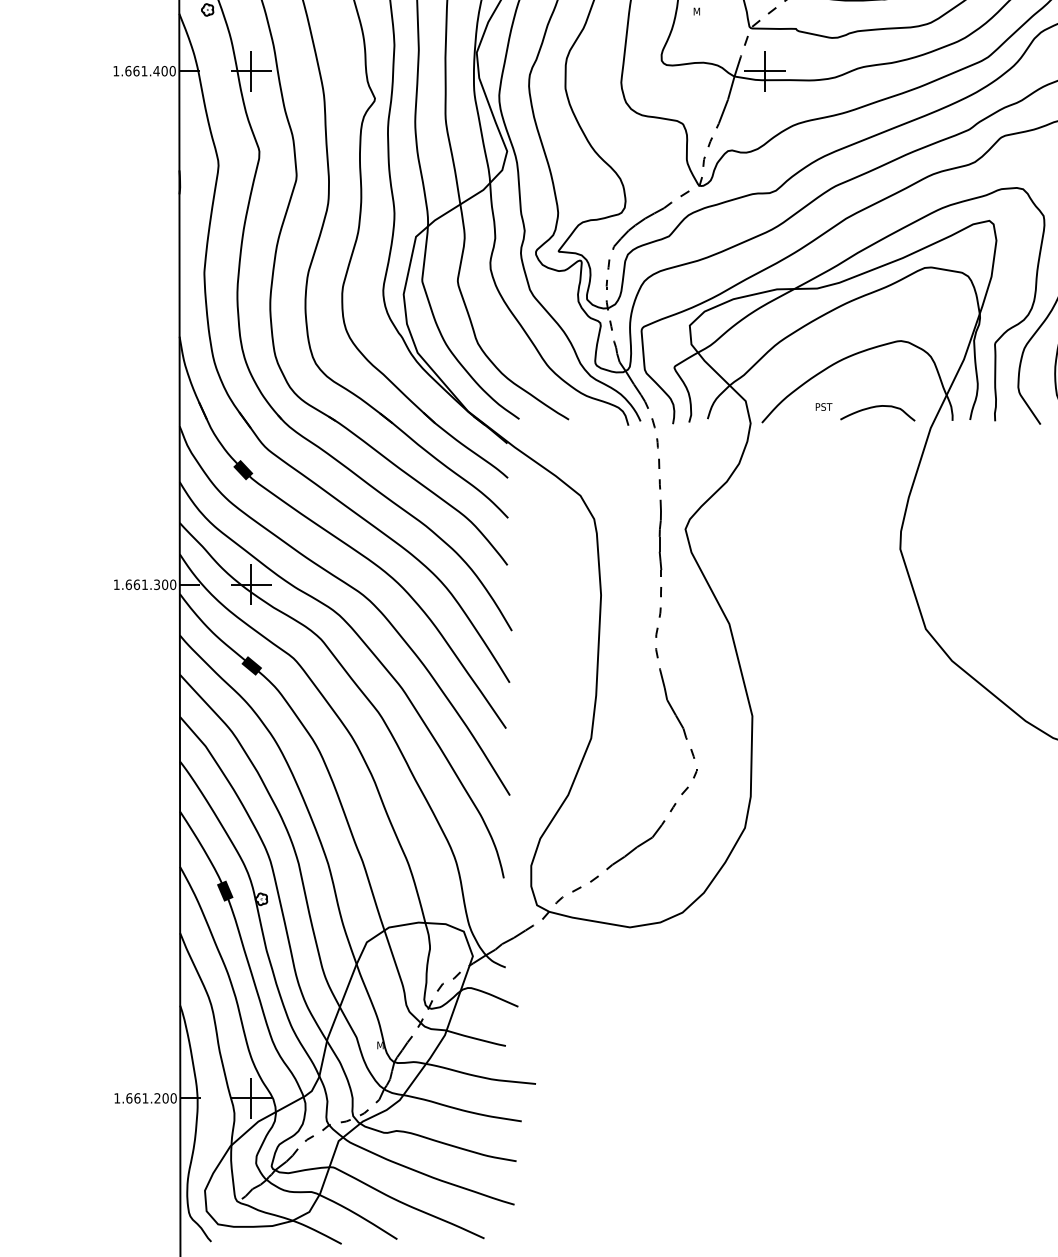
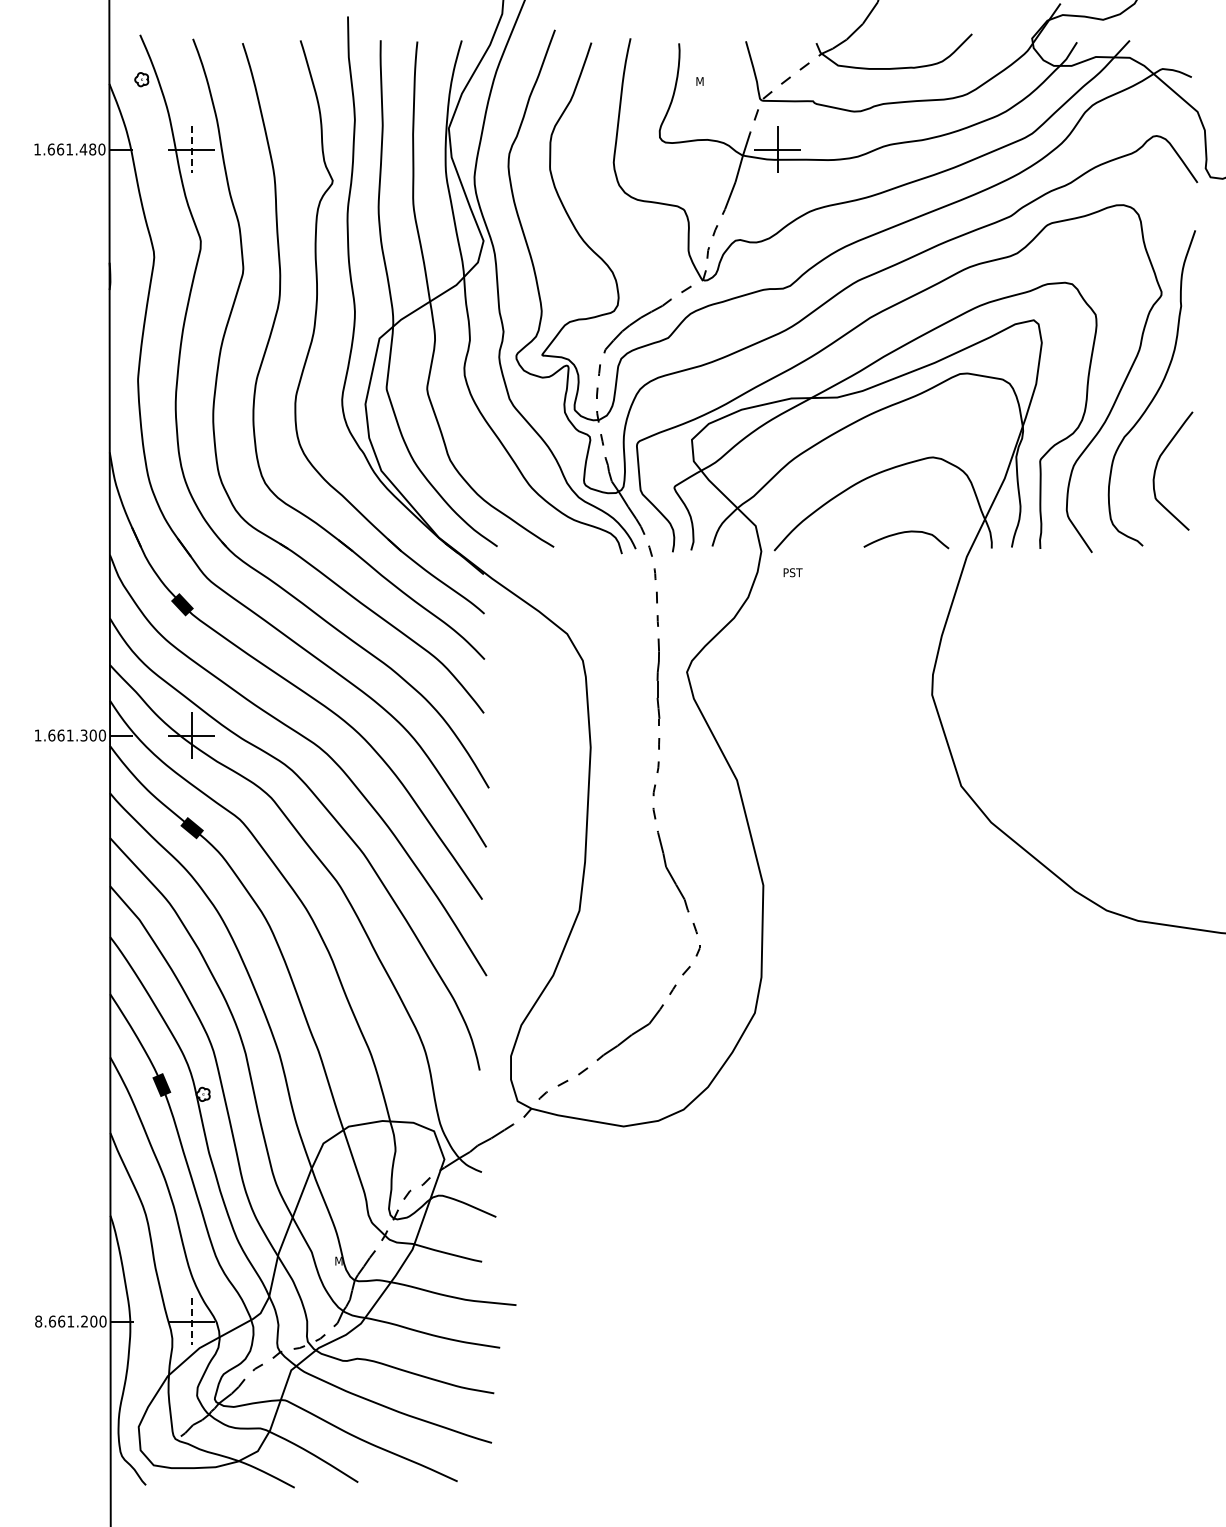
text: (164, 71) -> (92, 149), 1.661.400 -> 1.661.480
line: (251, 72) -> (191, 150), solid -> dashed
text: (823, 406) -> (792, 572), moved
text: (117, 1098) -> (38, 1321), 1.661.200 -> 8.661.200
line: (251, 1099) -> (191, 1322), solid -> dashed

